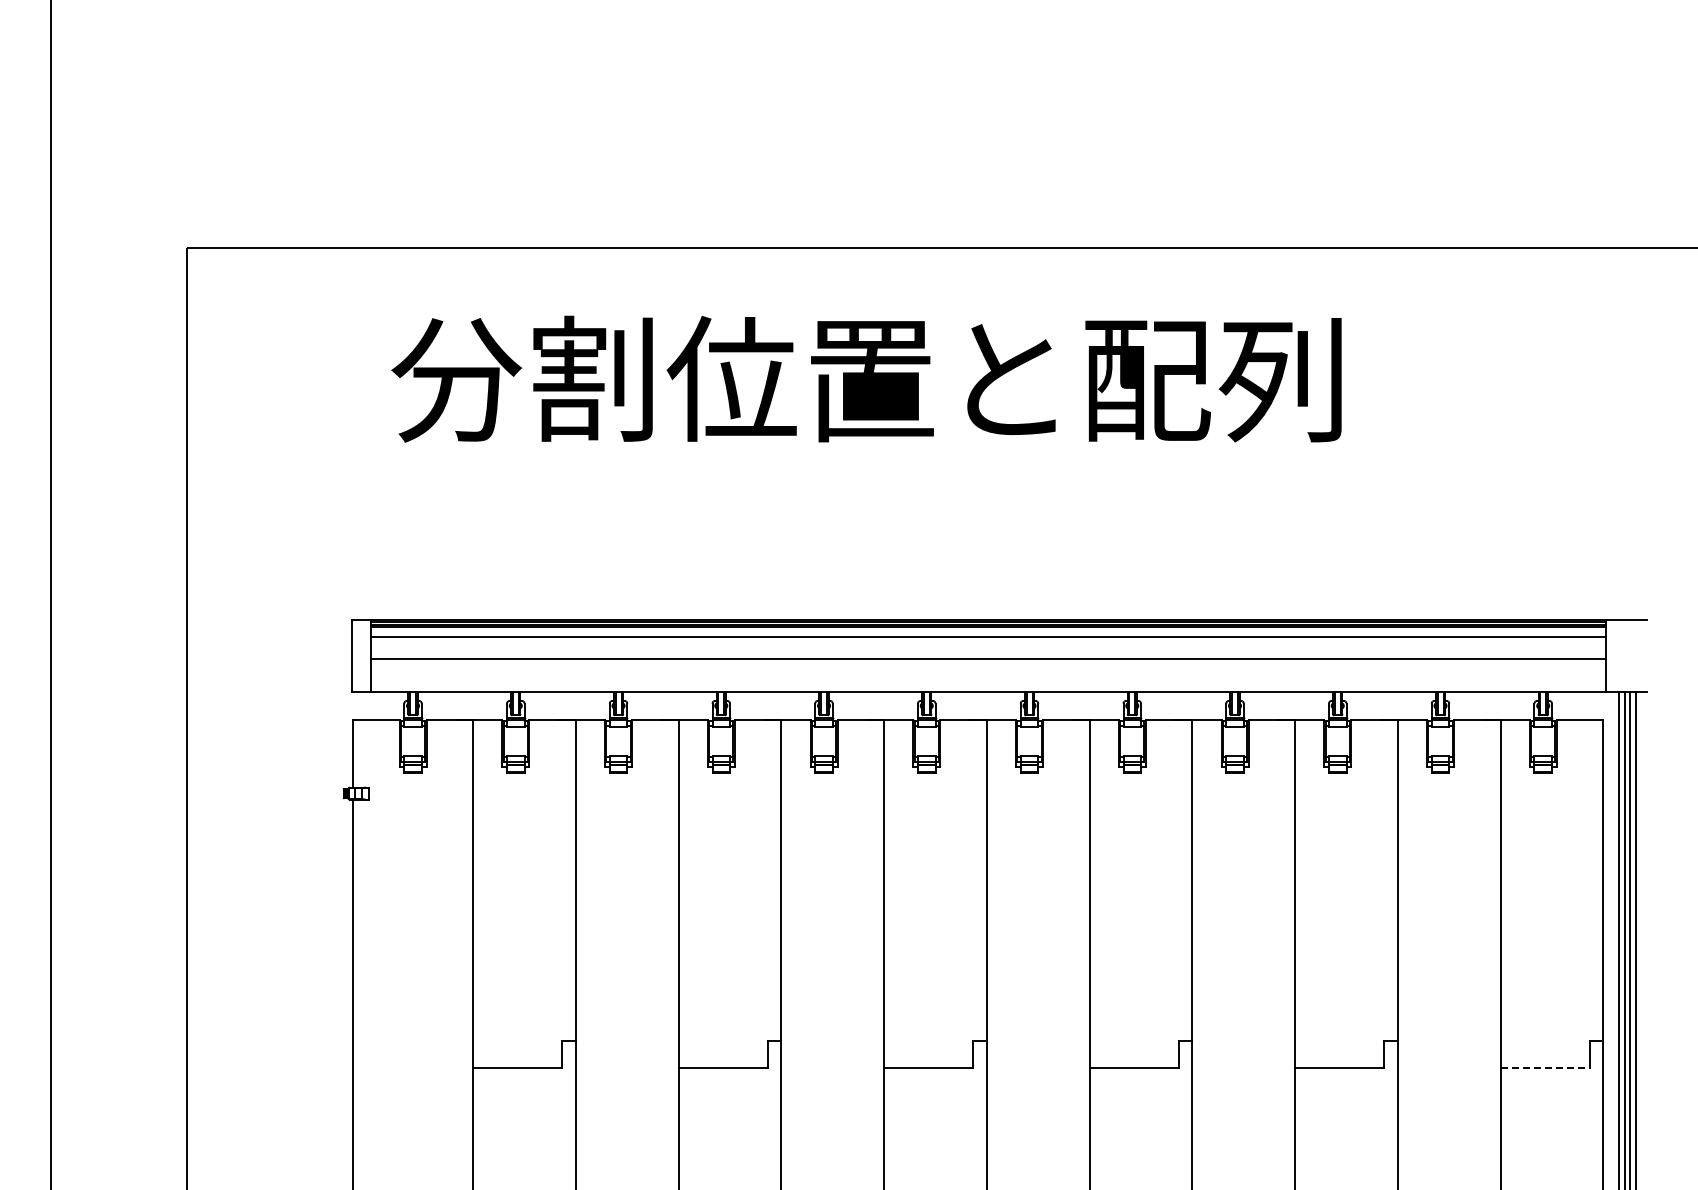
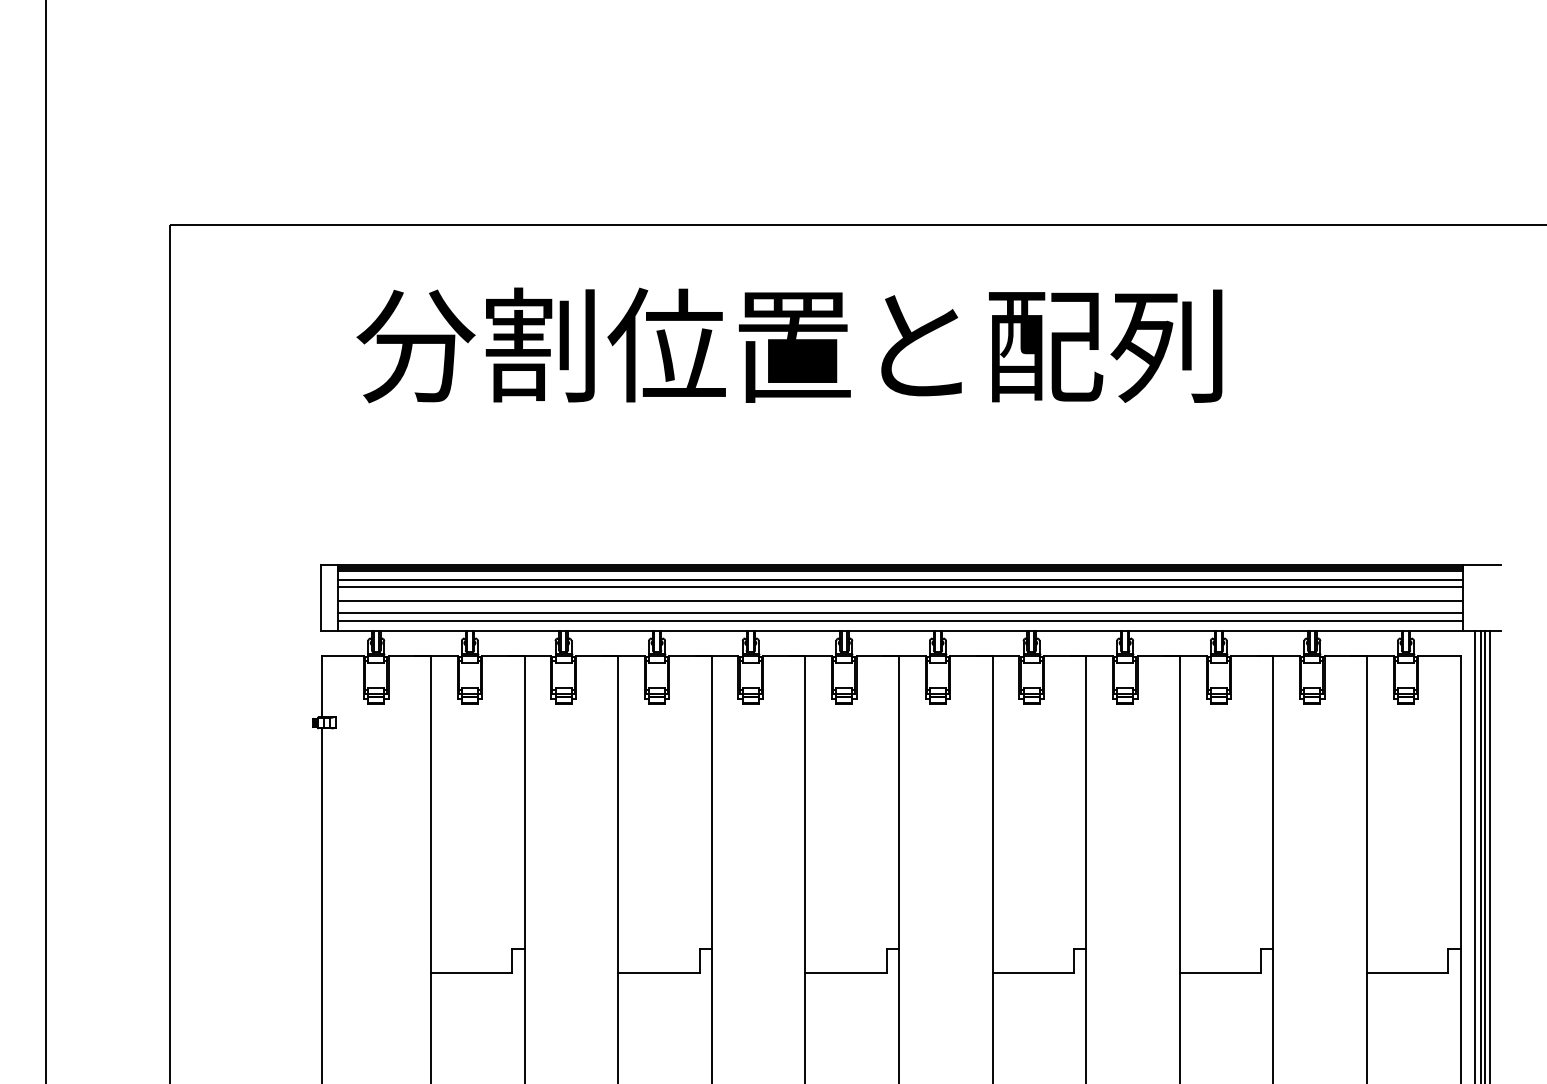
line: (988, 644) -> (900, 587), added
line: (988, 673) -> (900, 613), added
line: (988, 681) -> (900, 620), added
line: (1545, 1068) -> (1408, 973), dashed -> solid

